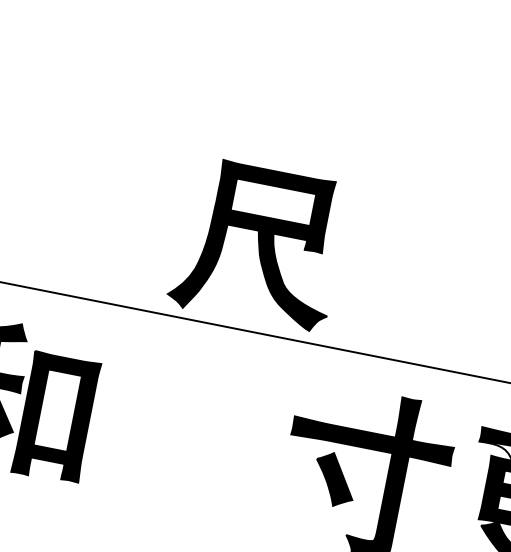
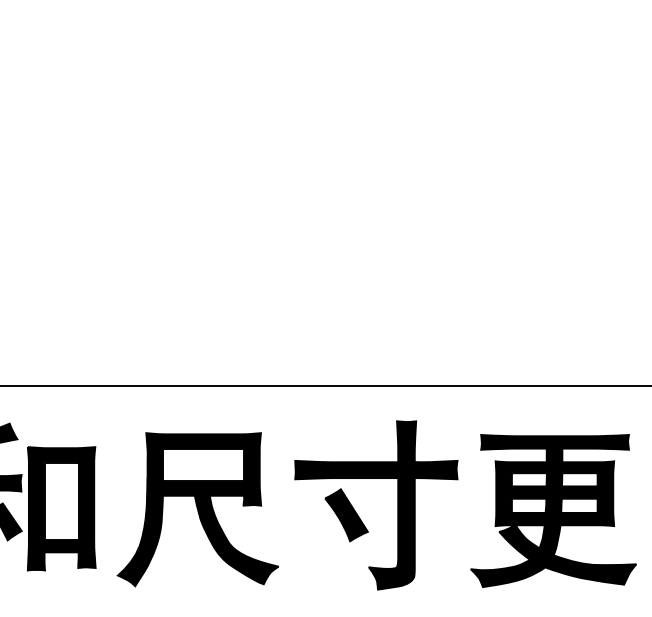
part: (258, 244) -> (197, 509), moved

